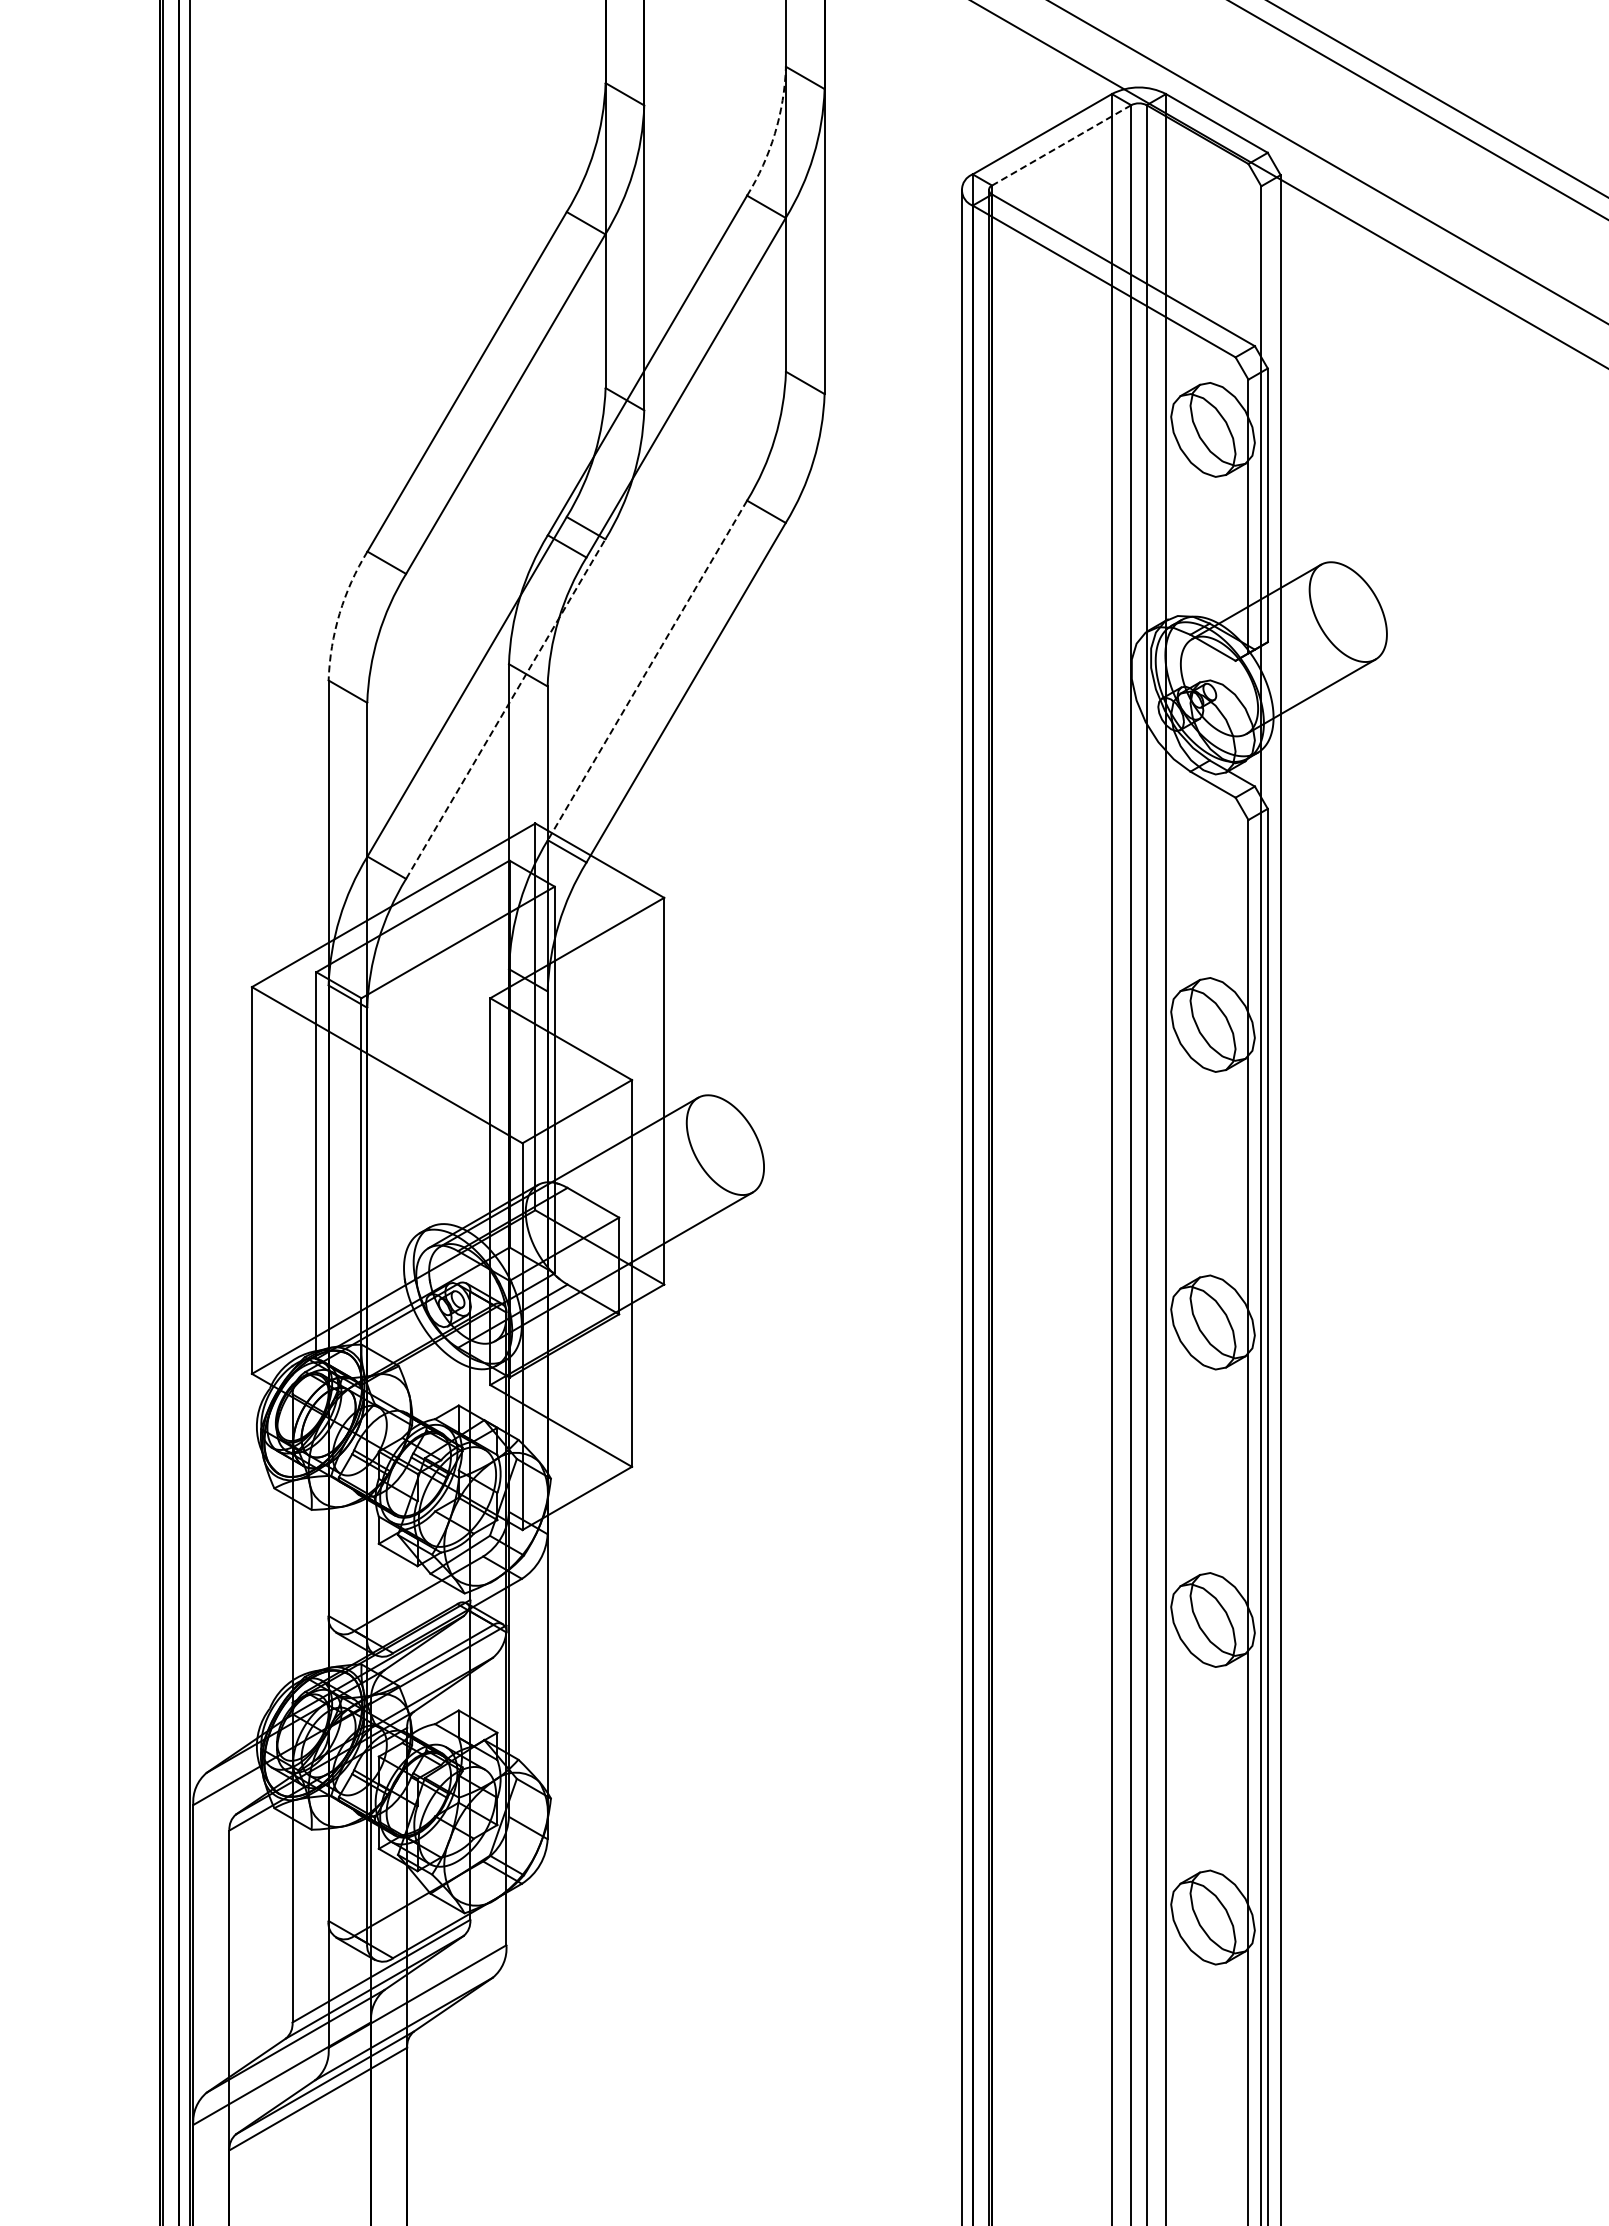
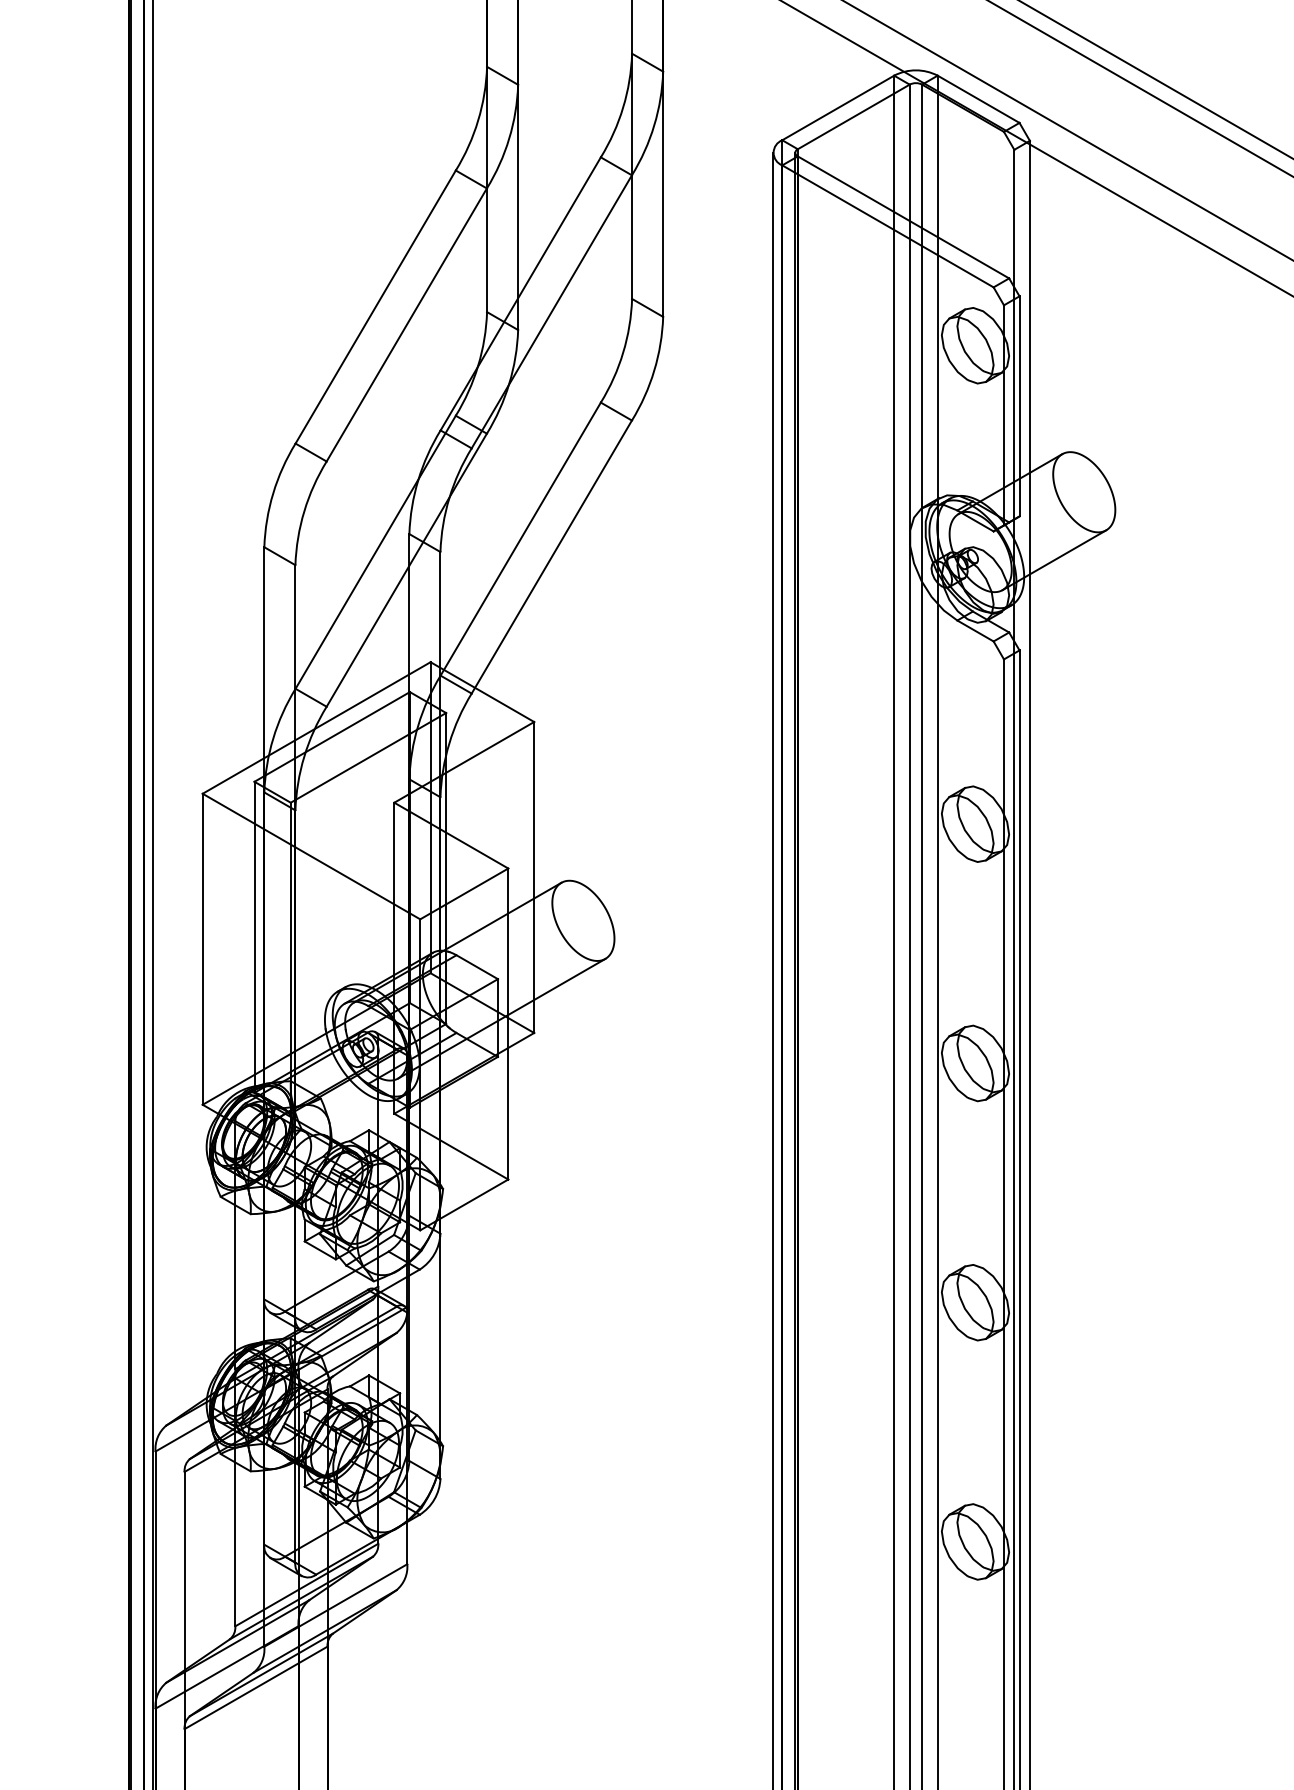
arc: (774, 133) -> (622, 107), dashed -> solid
line: (1061, 145) -> (853, 117), dashed -> solid
arc: (339, 613) -> (273, 493), dashed -> solid
line: (647, 670) -> (520, 539), dashed -> solid
line: (505, 709) -> (406, 570), dashed -> solid

